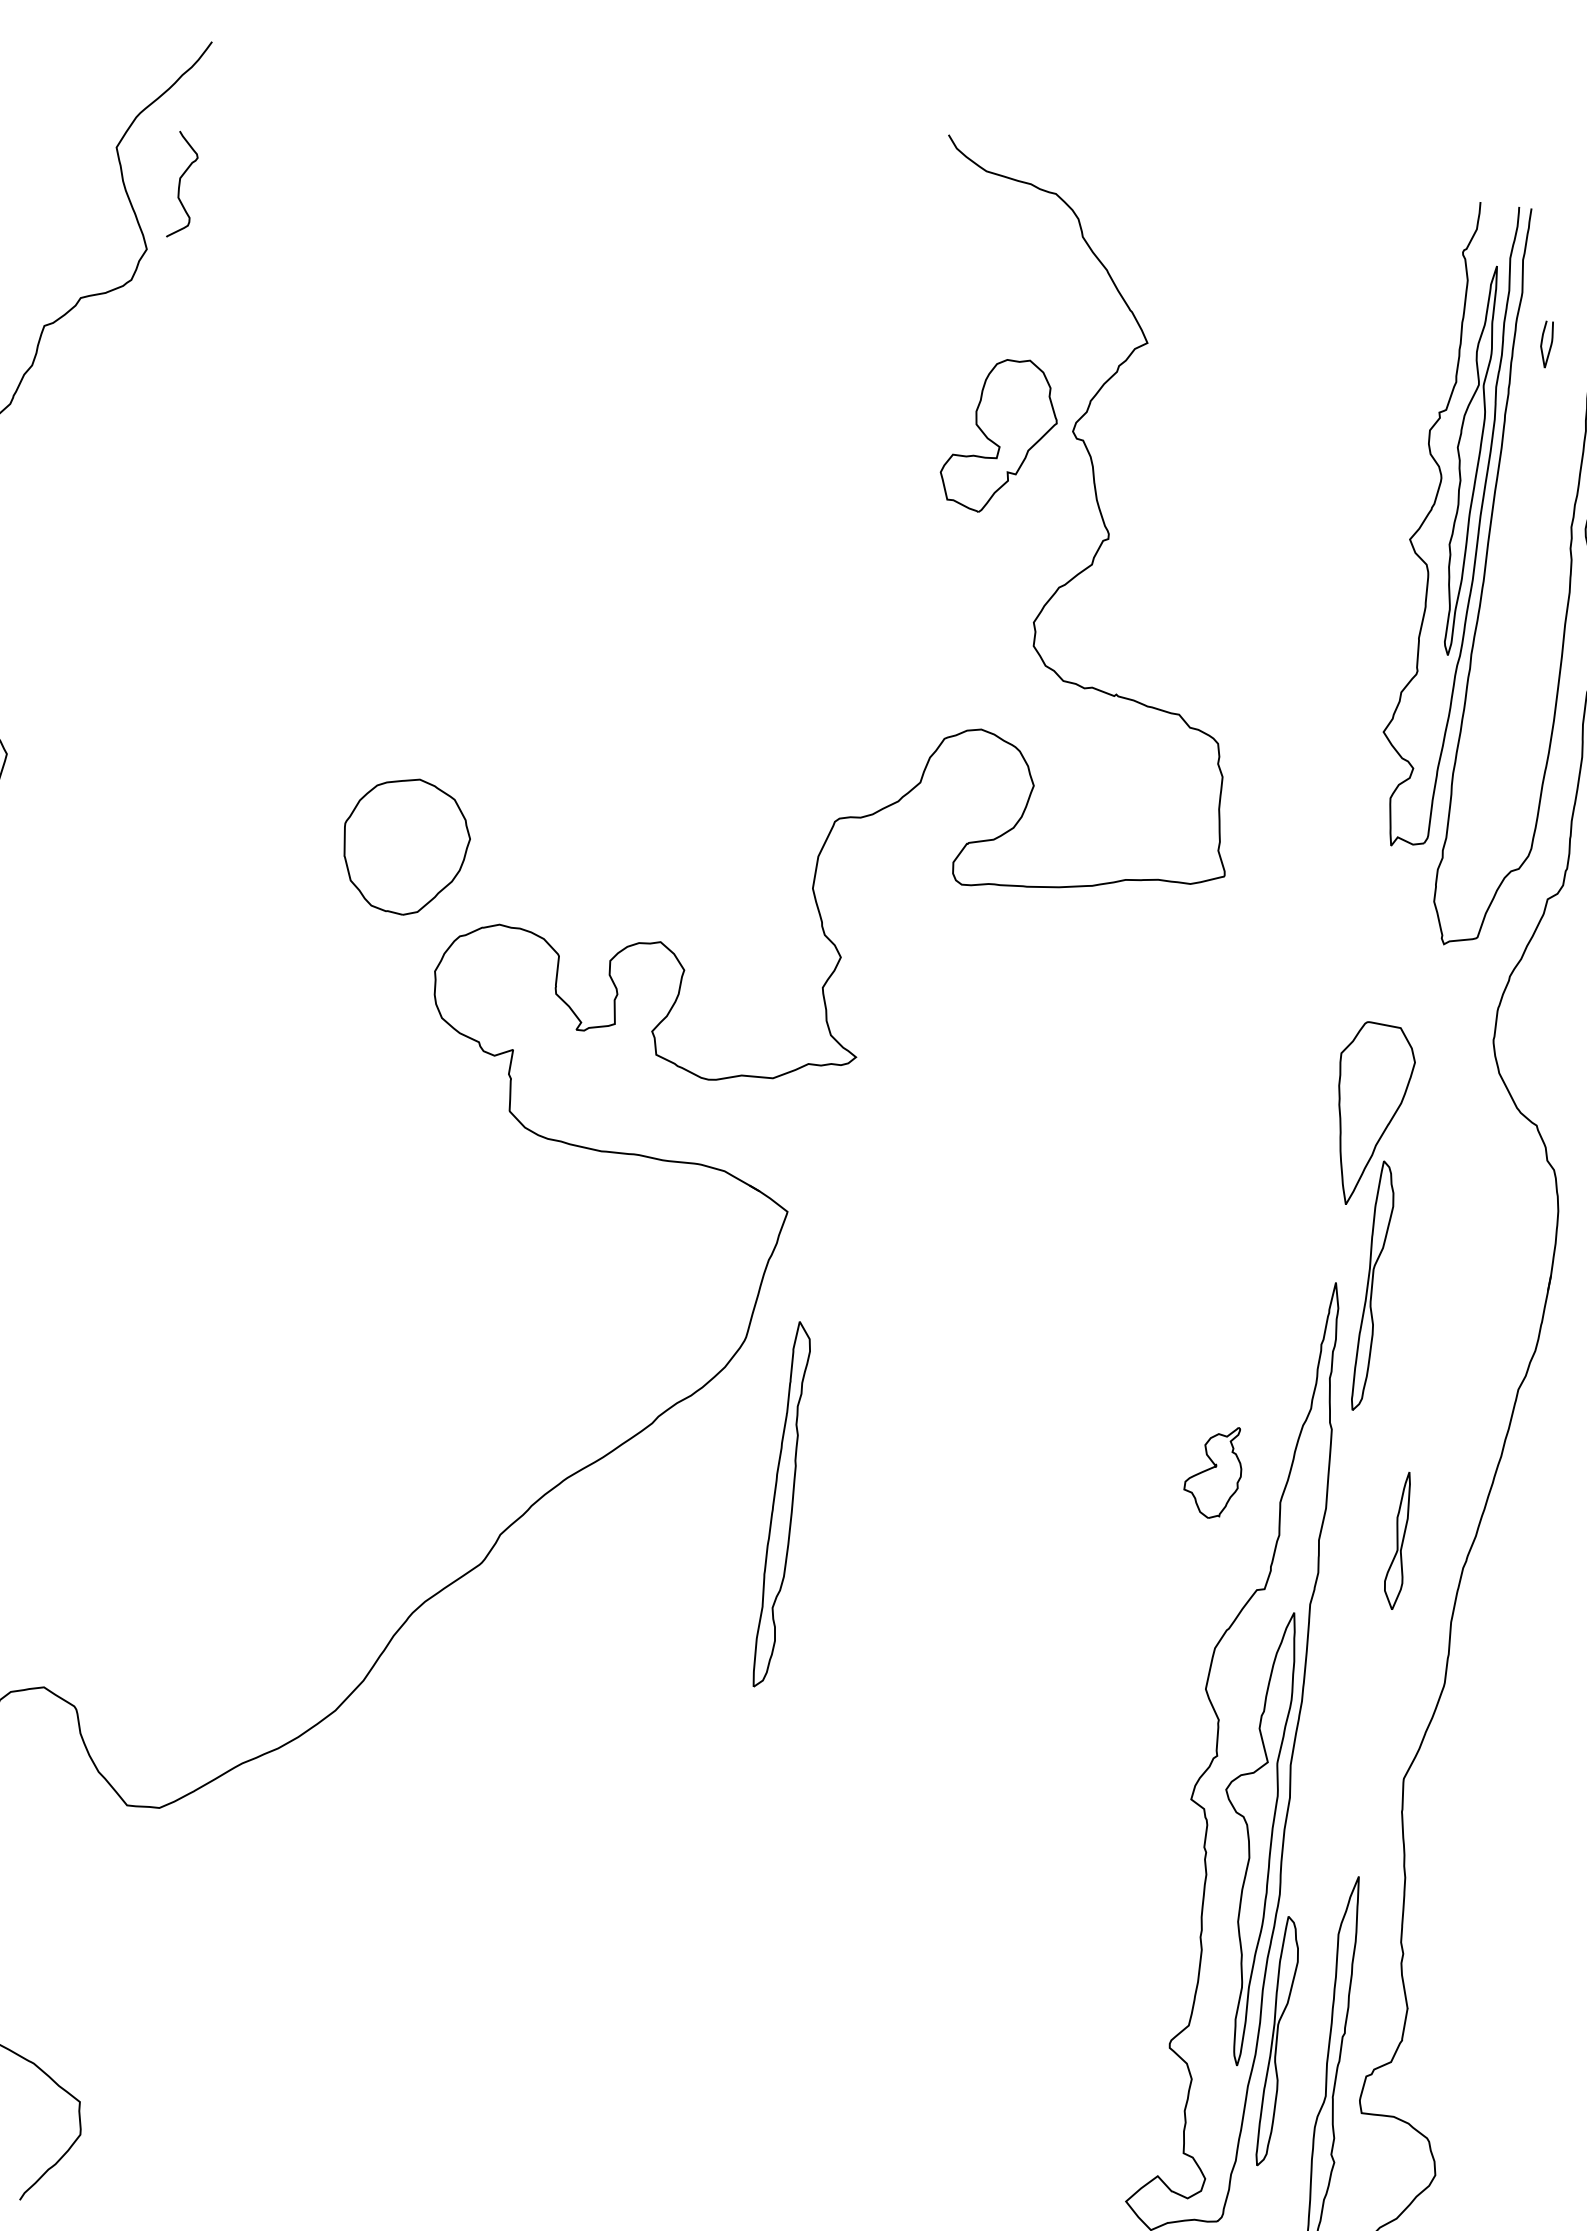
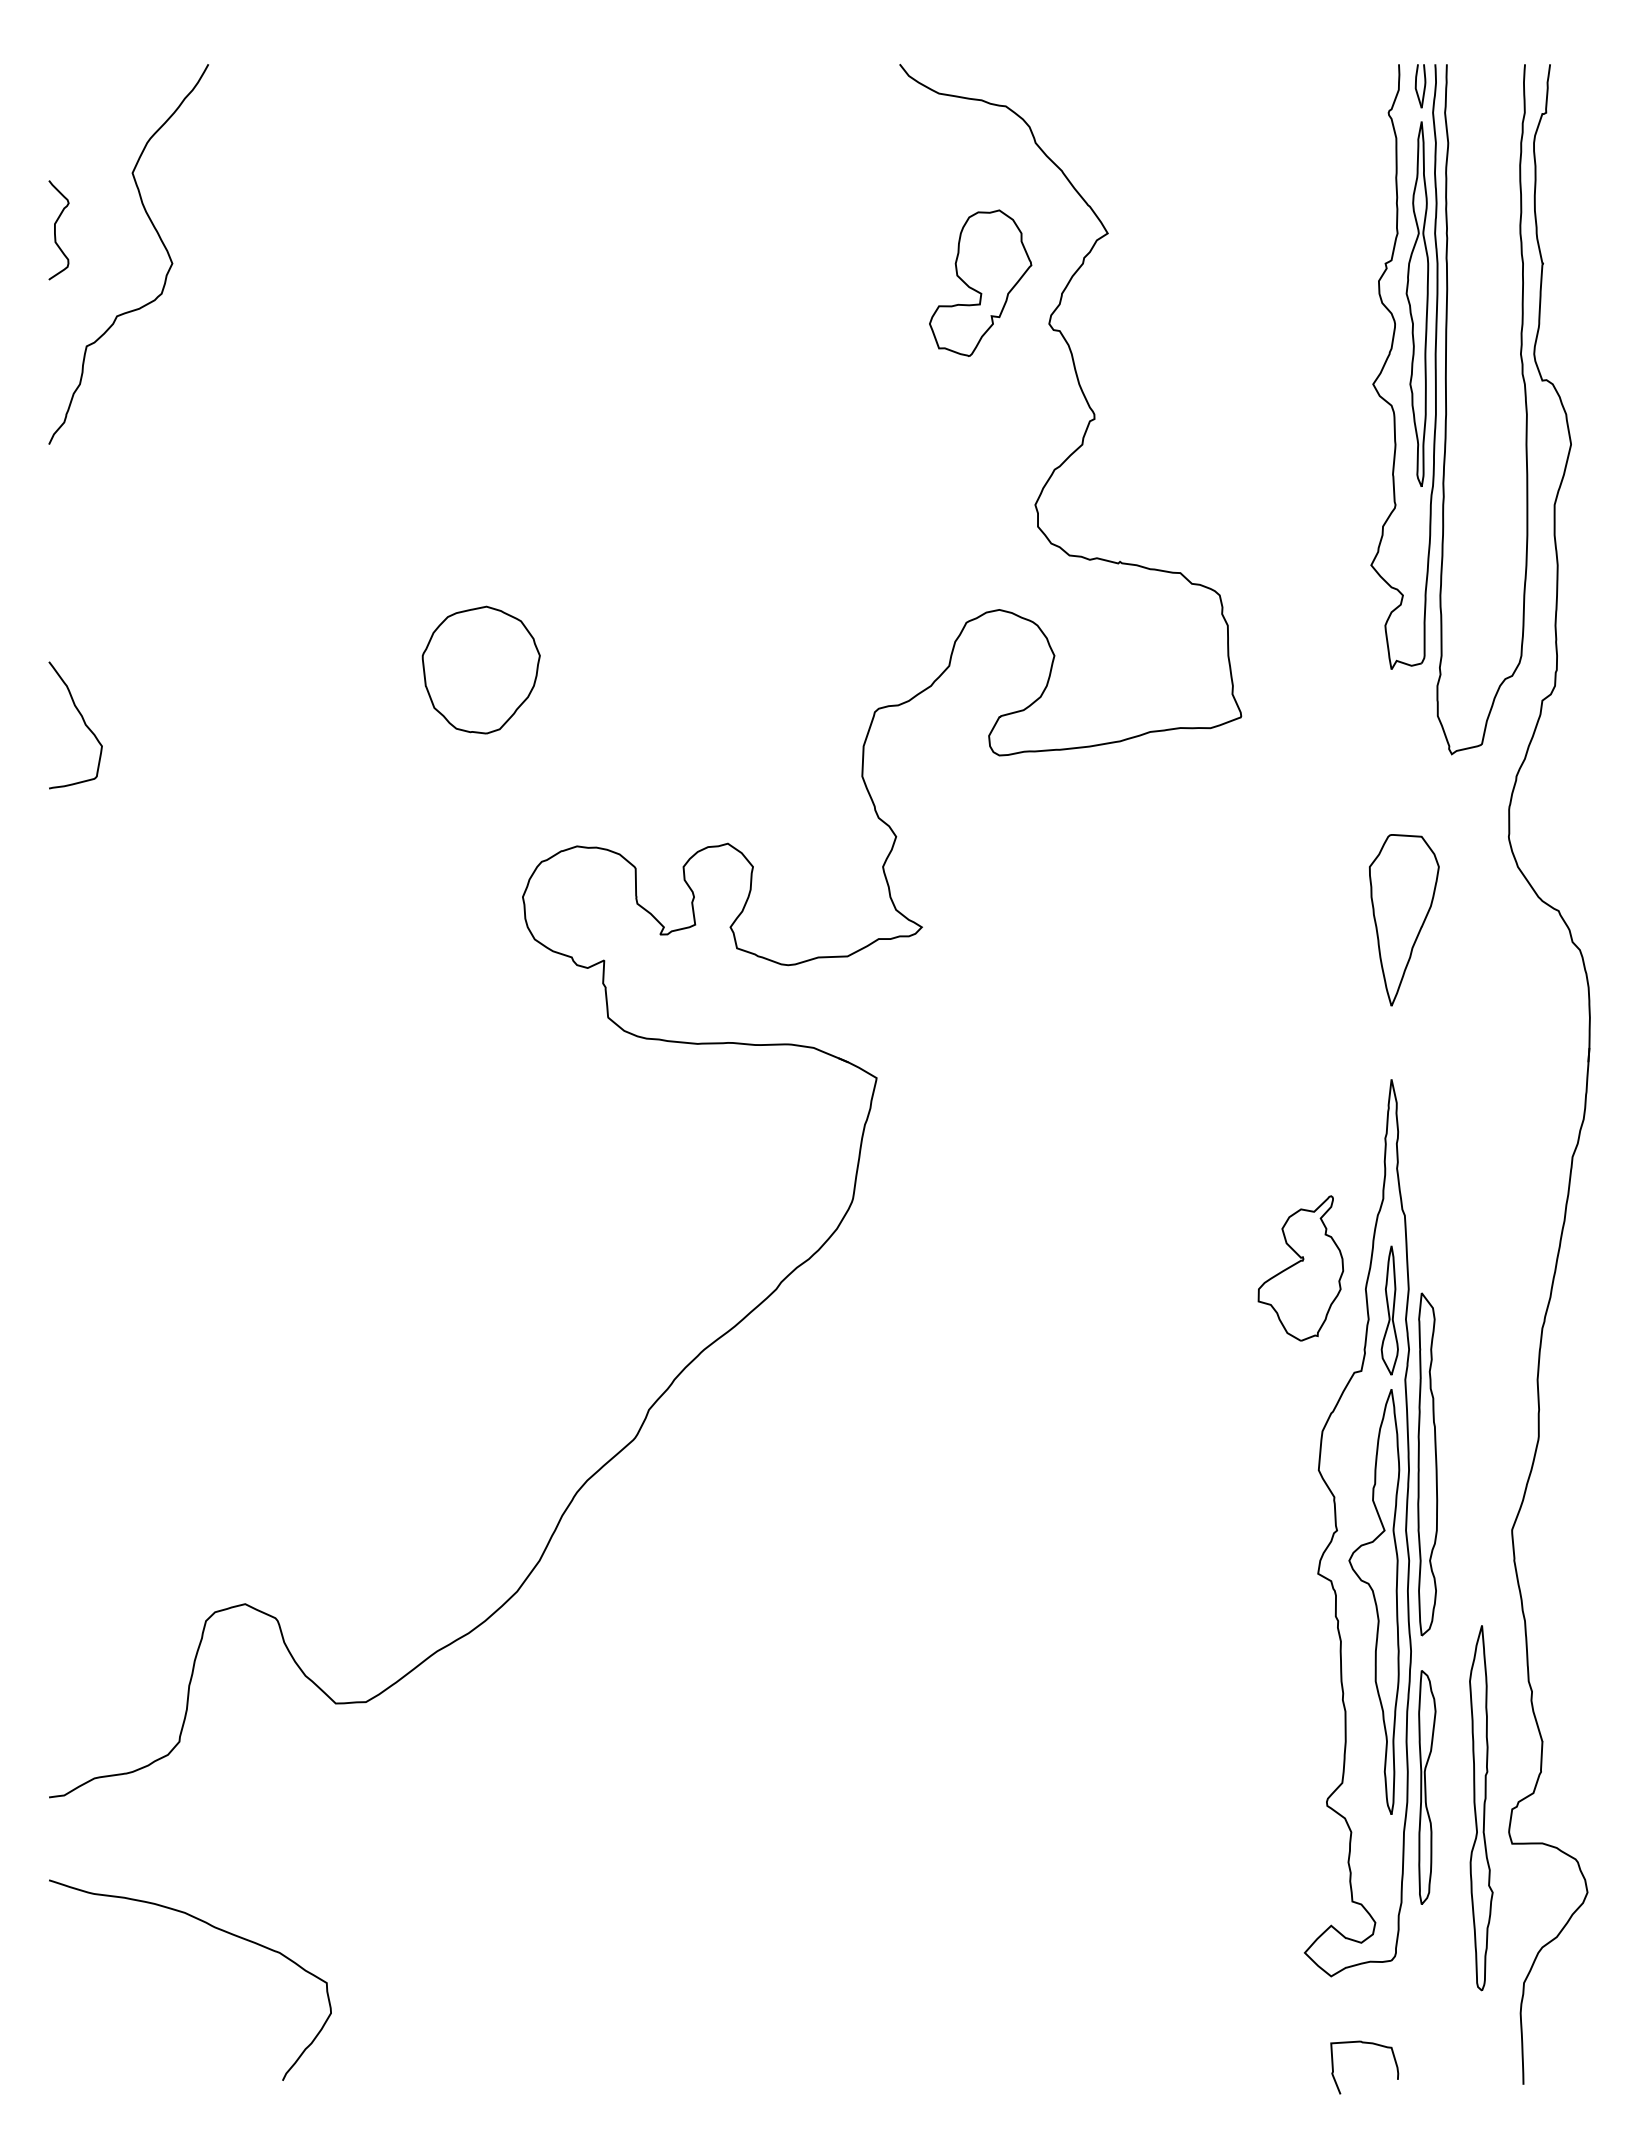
curve: (179, 185) -> (55, 230), moved
part: (1546, 344) -> (1420, 86), moved
part: (1000, 434) -> (980, 282), moved
part: (405, 845) -> (480, 669), moved
part: (1374, 1286) -> (1427, 1078), removed
part: (1213, 1471) -> (1300, 1268), size x1.67
part: (782, 1505) -> (1427, 1464), moved
part: (1398, 1540) -> (1389, 1310), moved

